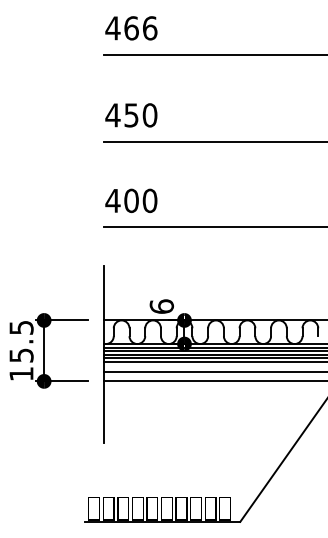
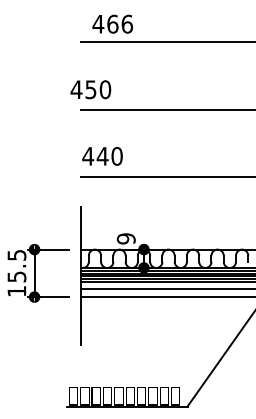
text: (131, 28) -> (112, 24), moved
text: (131, 115) -> (90, 89), moved
text: (131, 200) -> (102, 156), 400 -> 440
text: (161, 306) -> (126, 238), 6 -> 9

